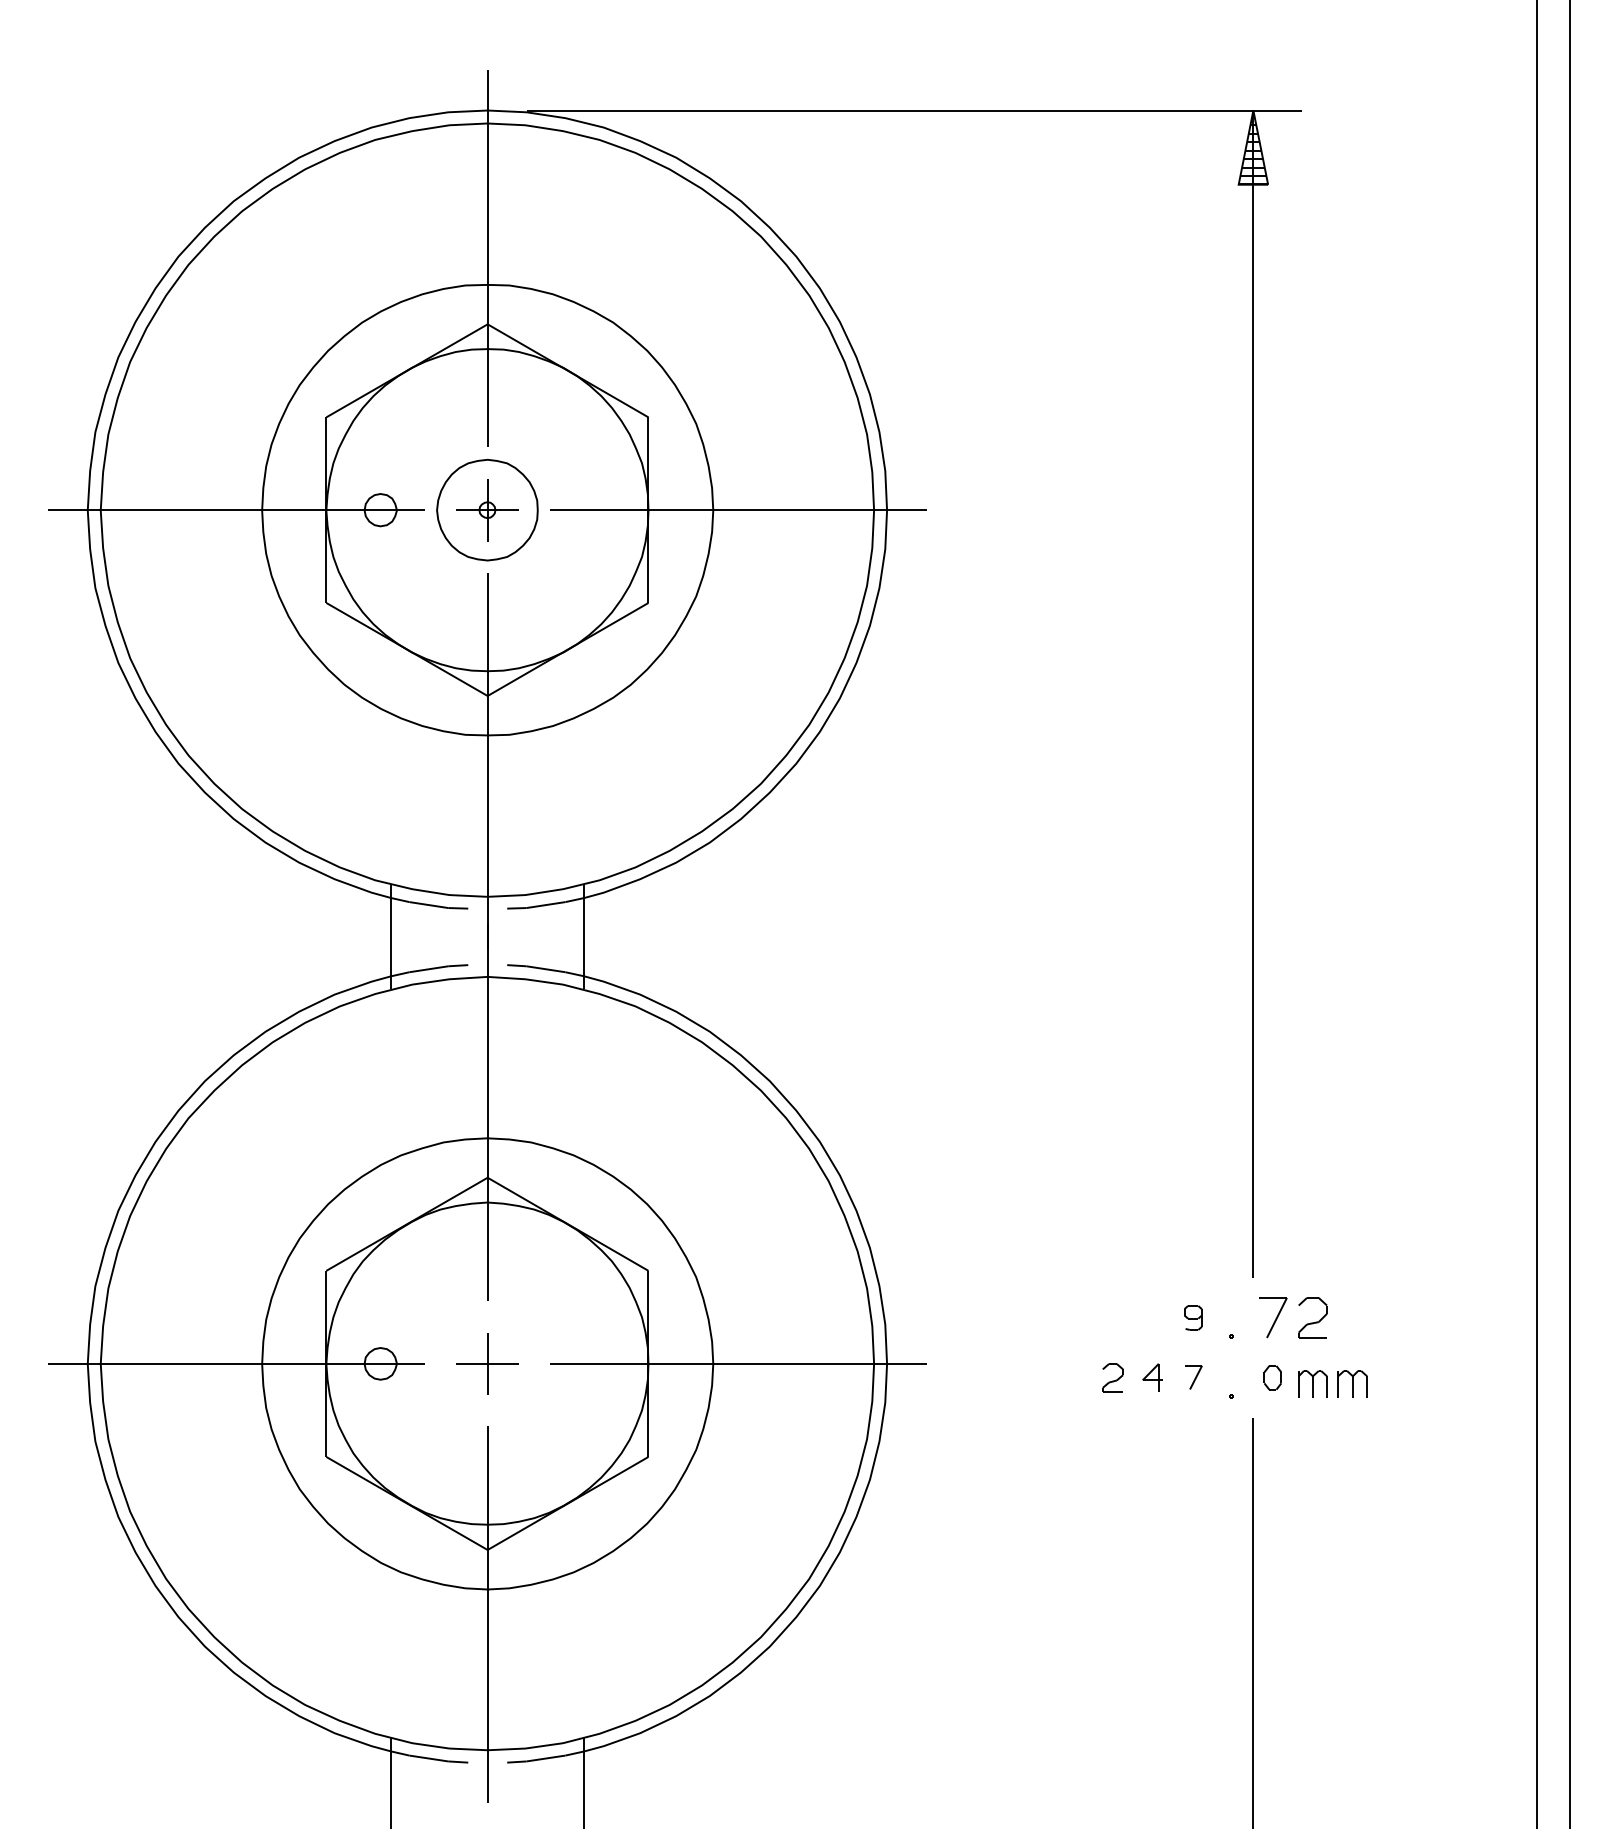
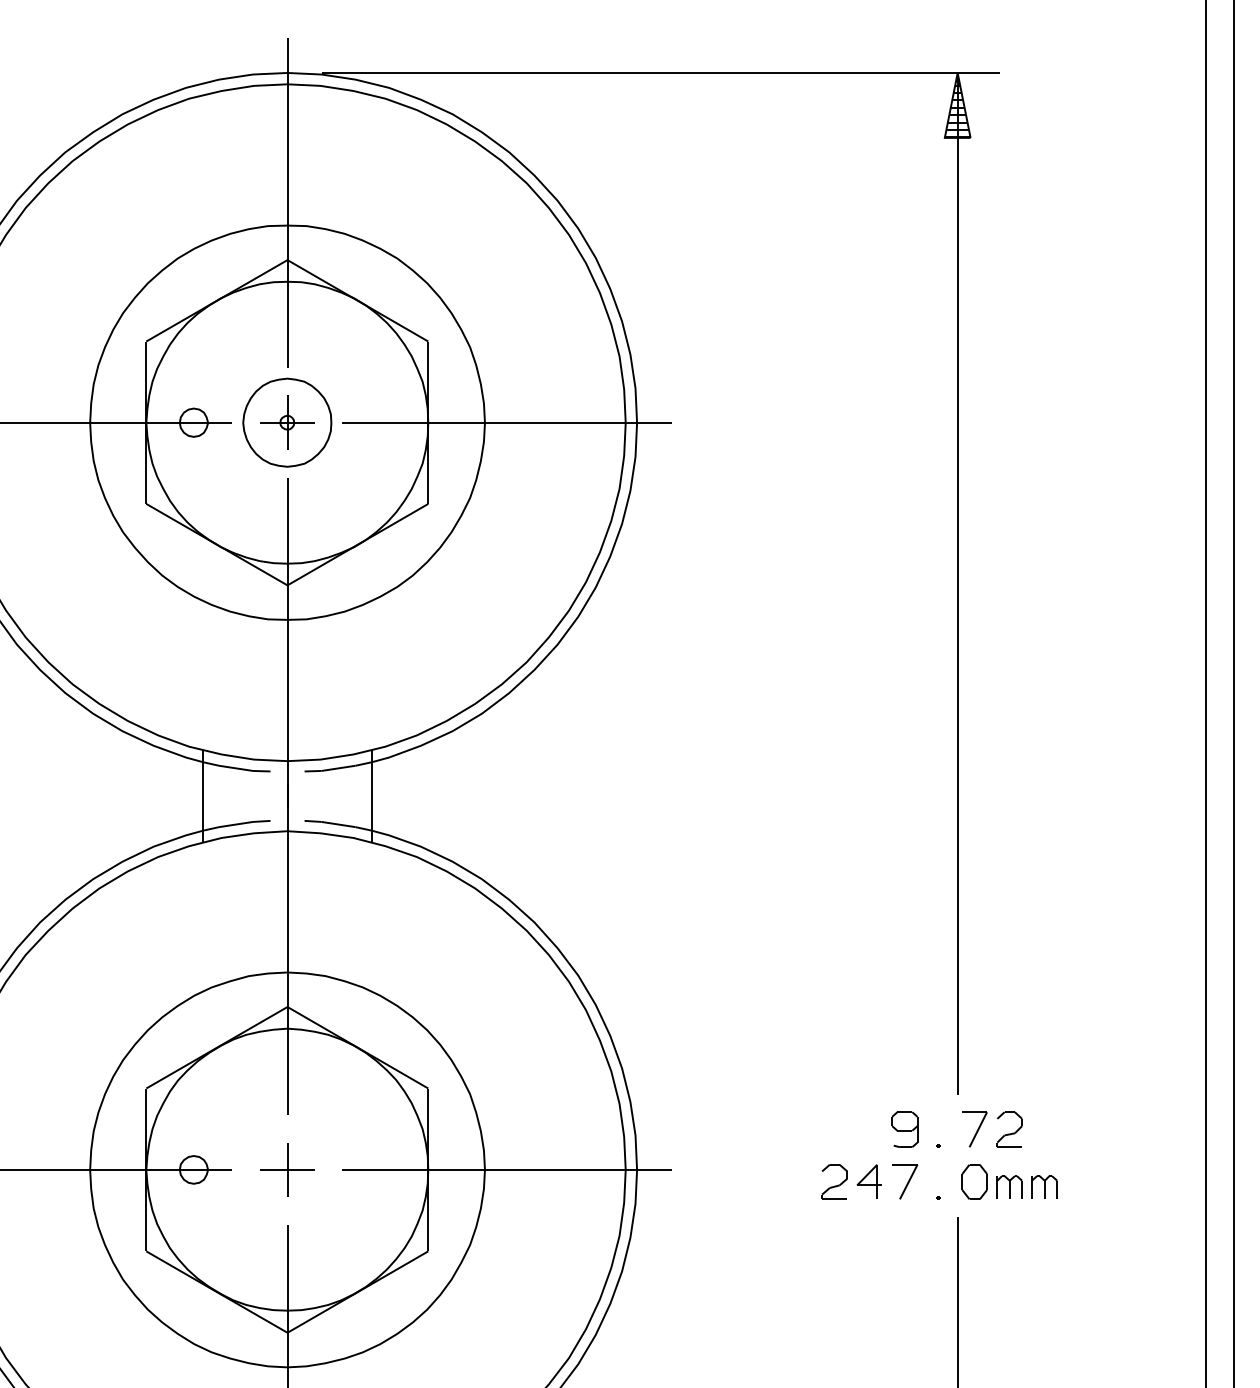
part: (1193, 1317) -> (905, 1129), size x1.67
part: (1112, 1377) -> (834, 1181), size x1.43
part: (1152, 1377) -> (869, 1181), size x1.43
part: (1193, 1377) -> (905, 1181), size x1.67
part: (1272, 1377) -> (974, 1181), size x1.67

